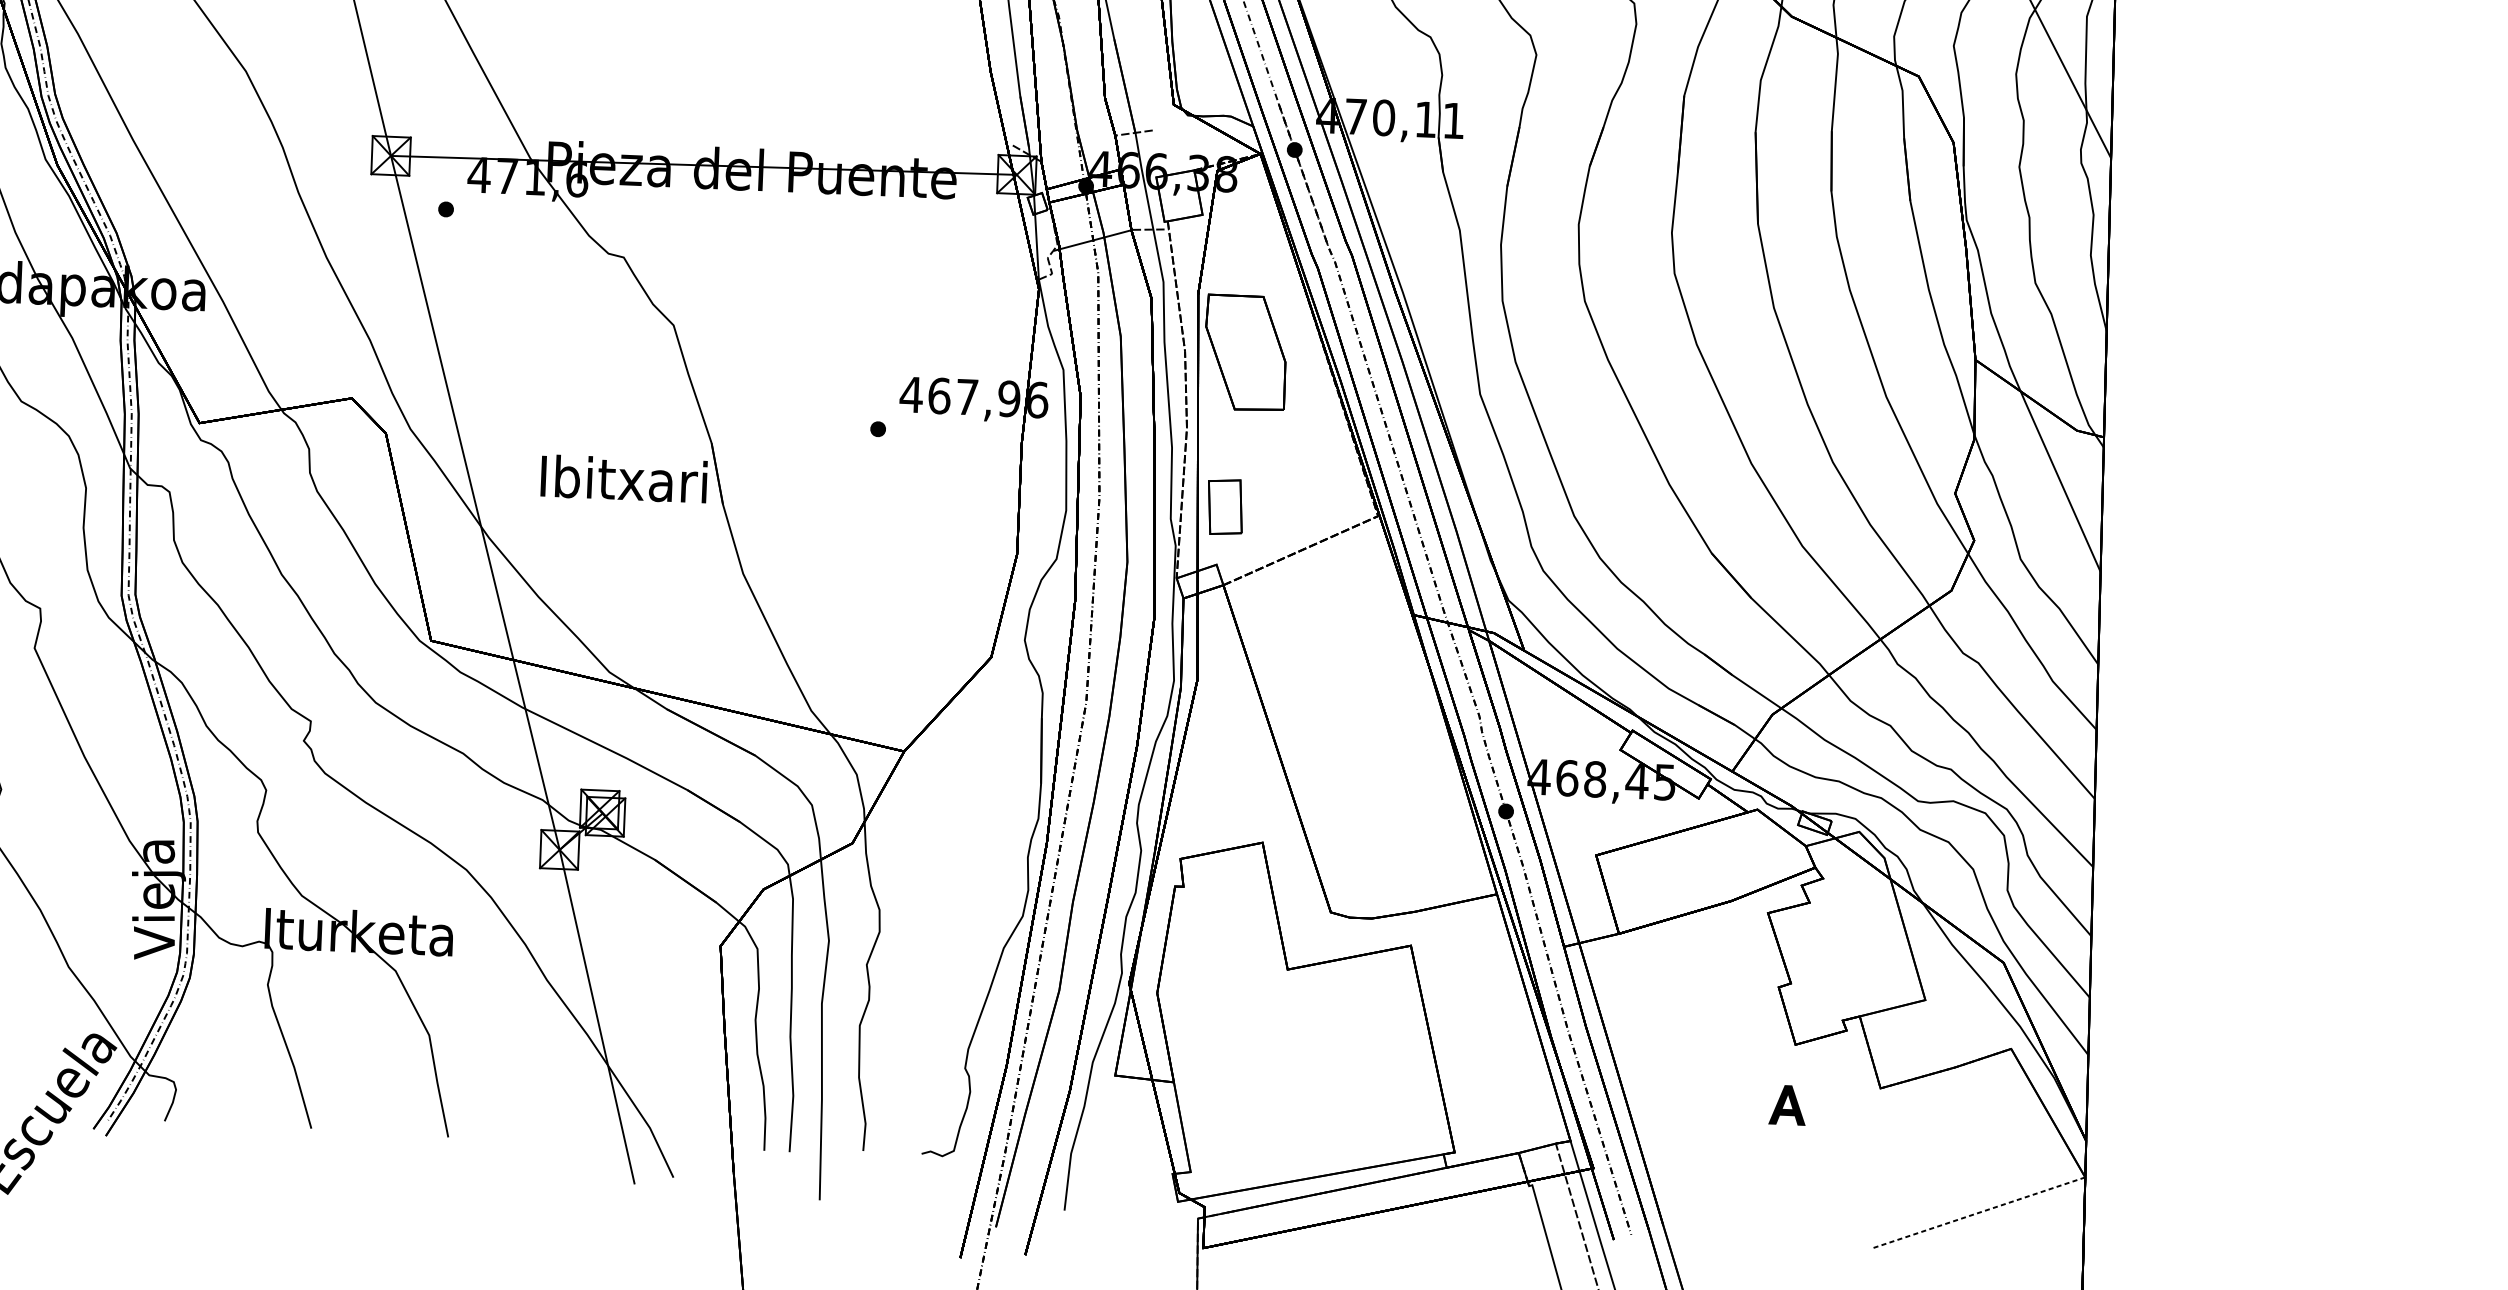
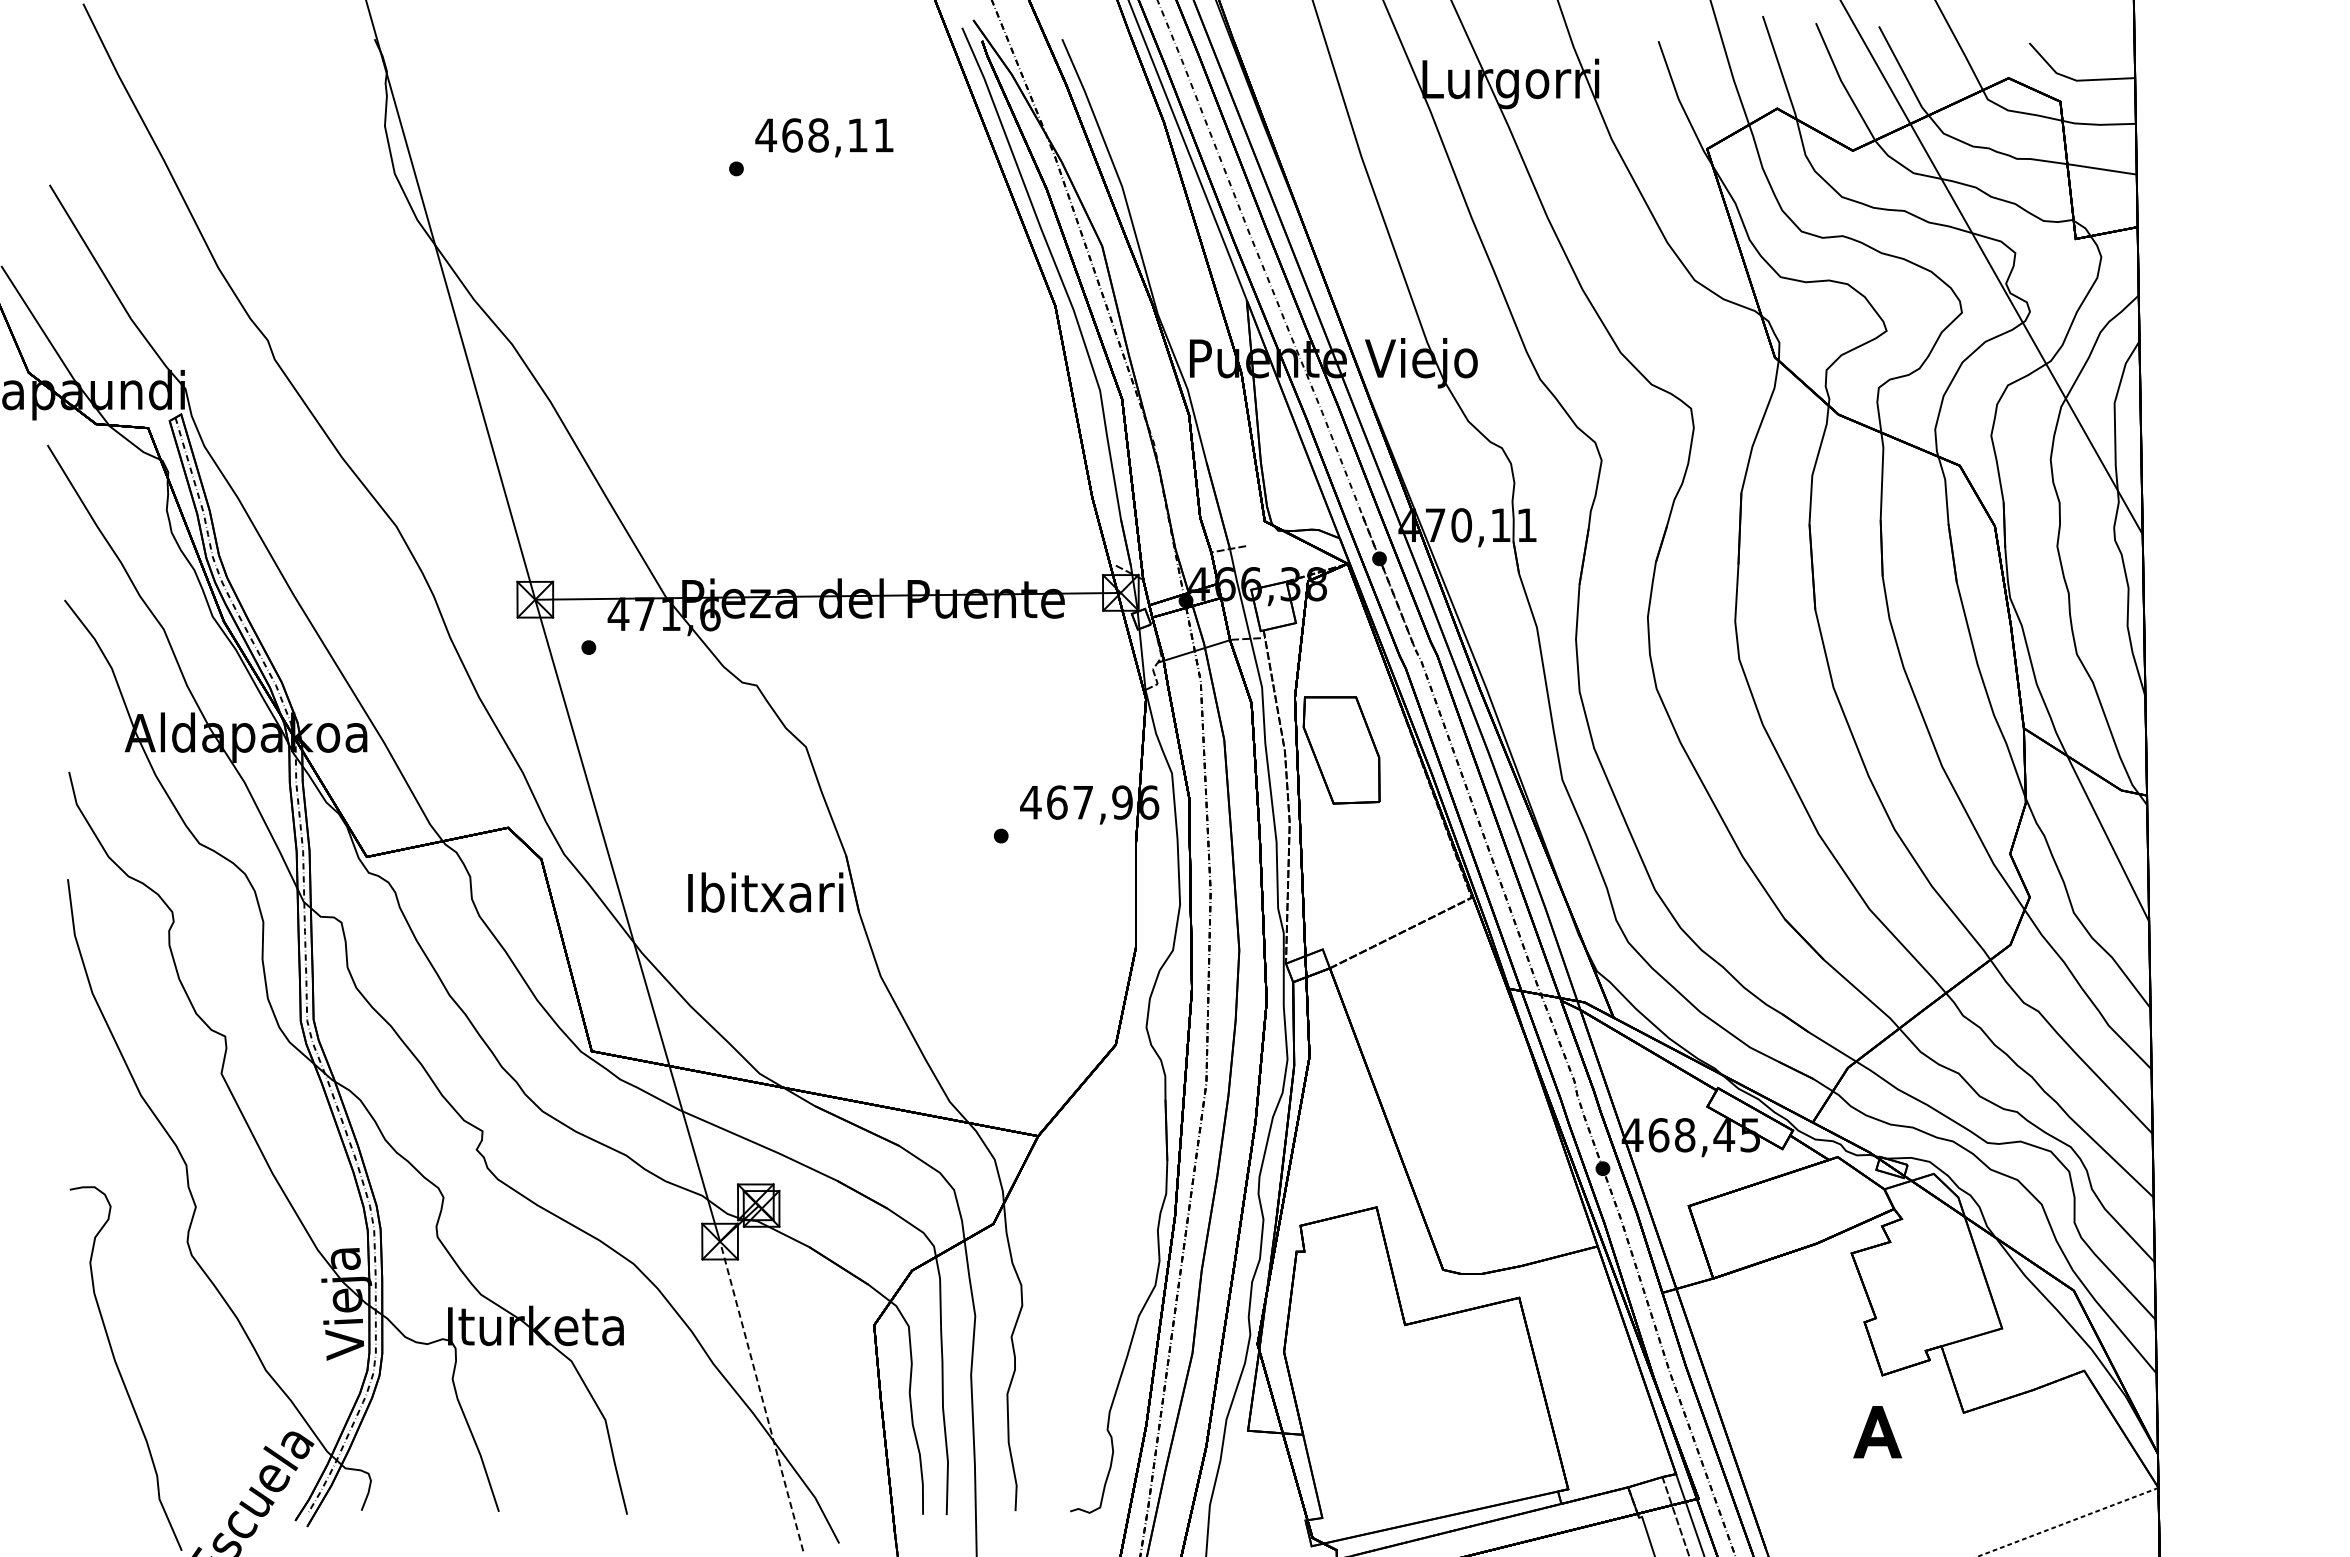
part: (1225, 506) -> (1328, 894), removed
line: (597, 1016) -> (761, 1395), solid -> dashed
part: (1787, 1104) -> (1877, 1431), size x1.4

